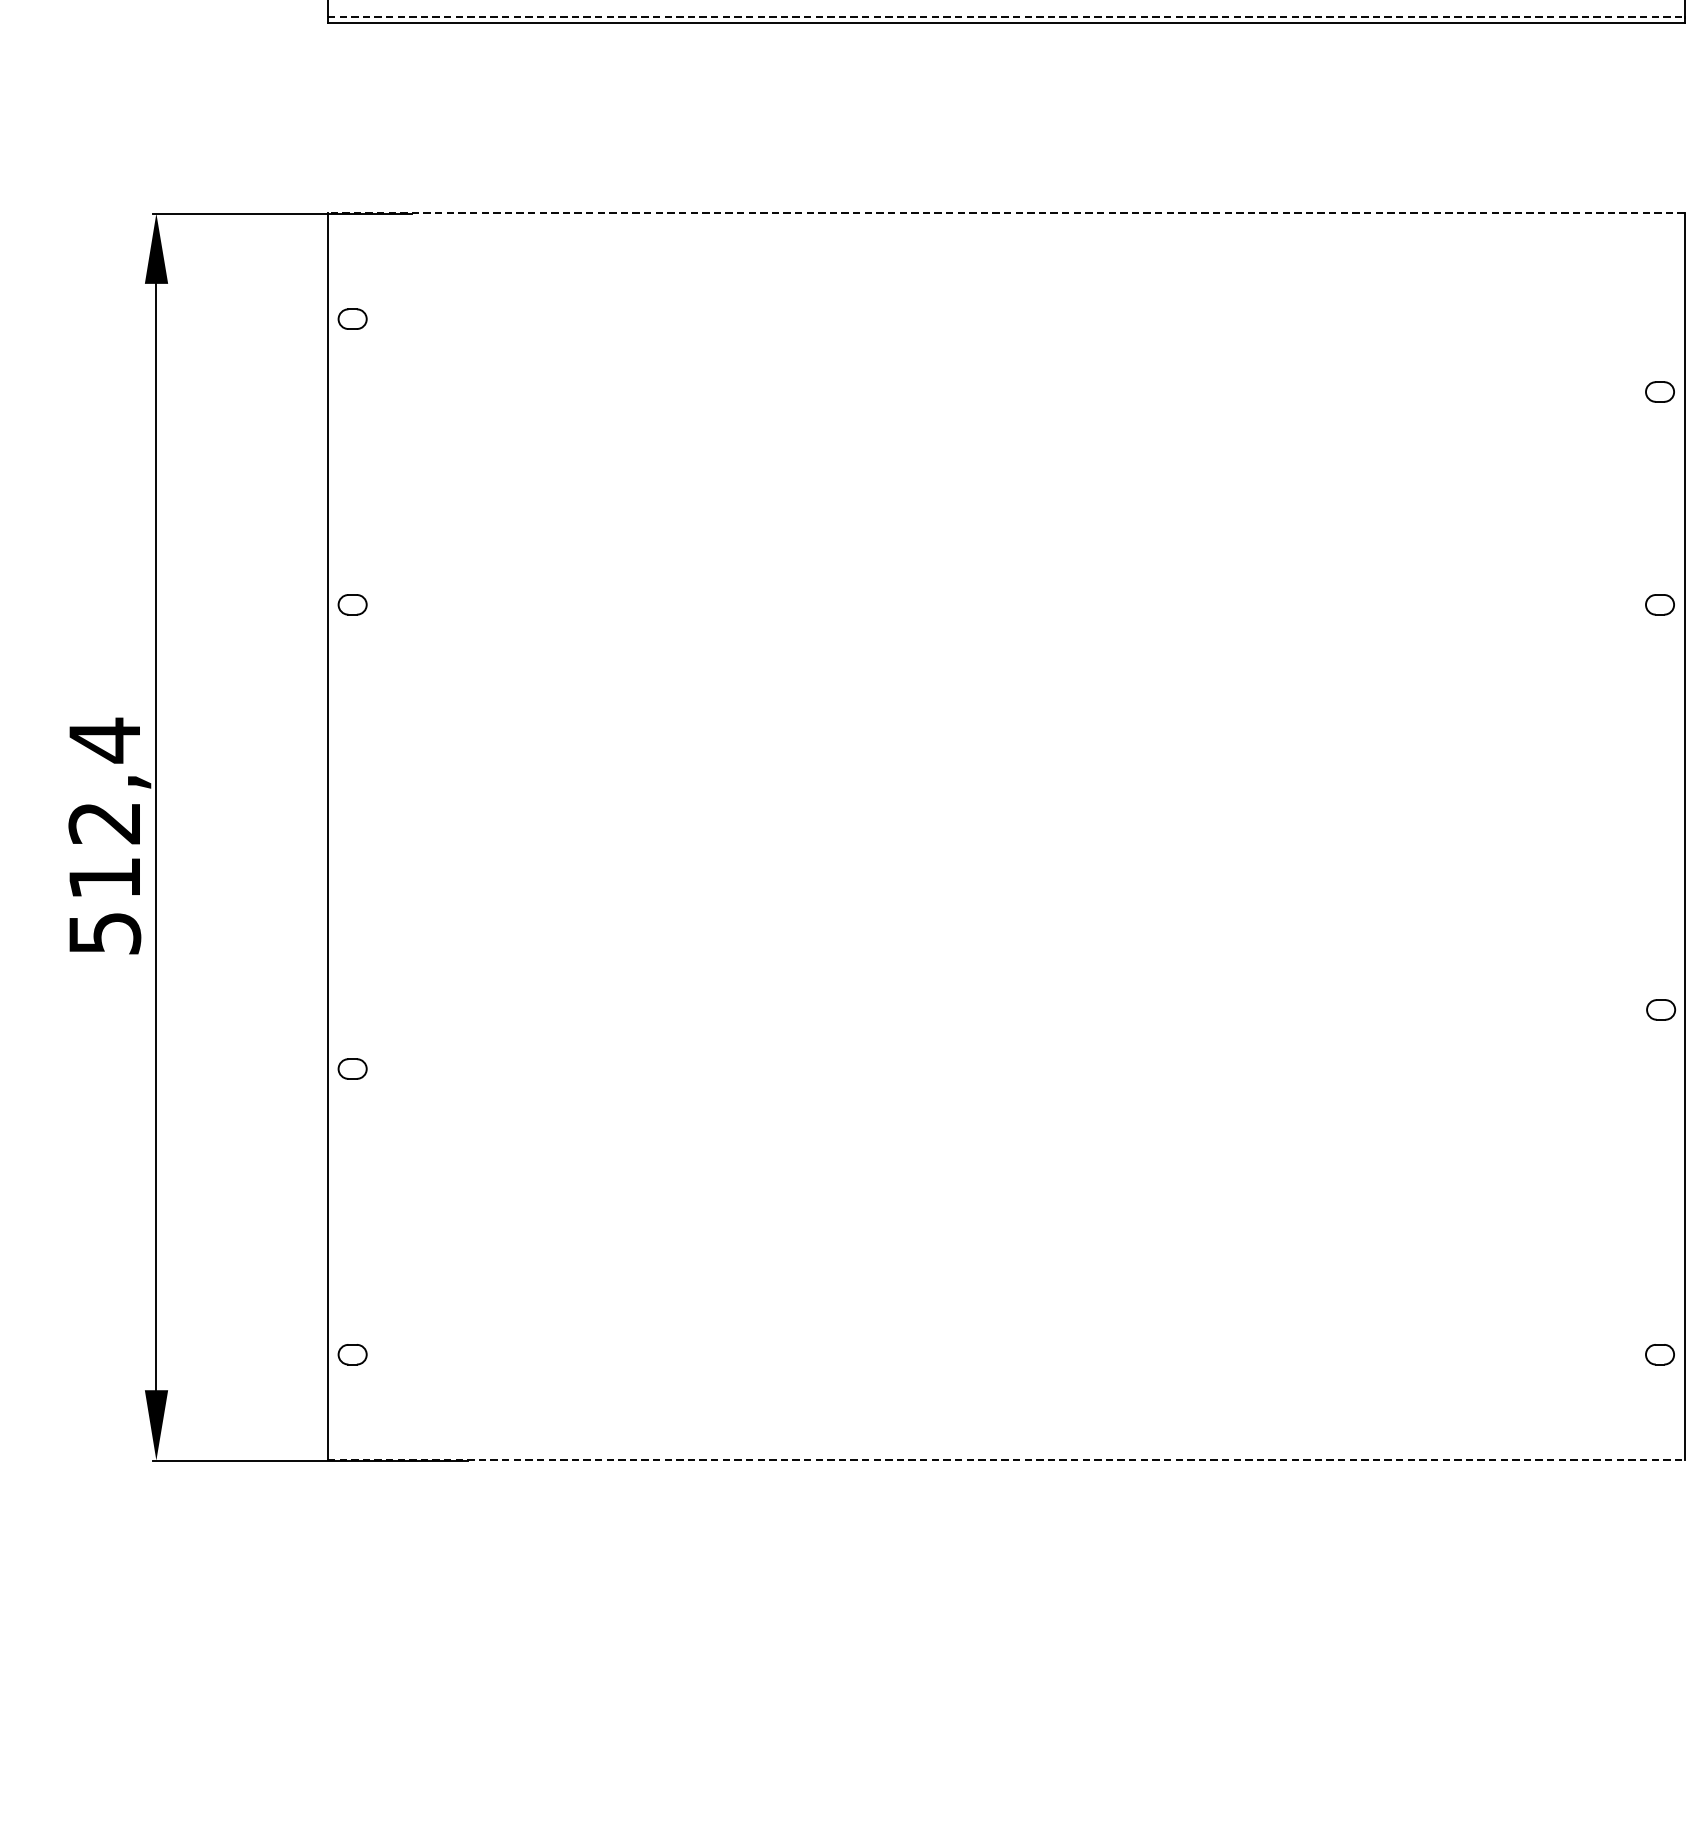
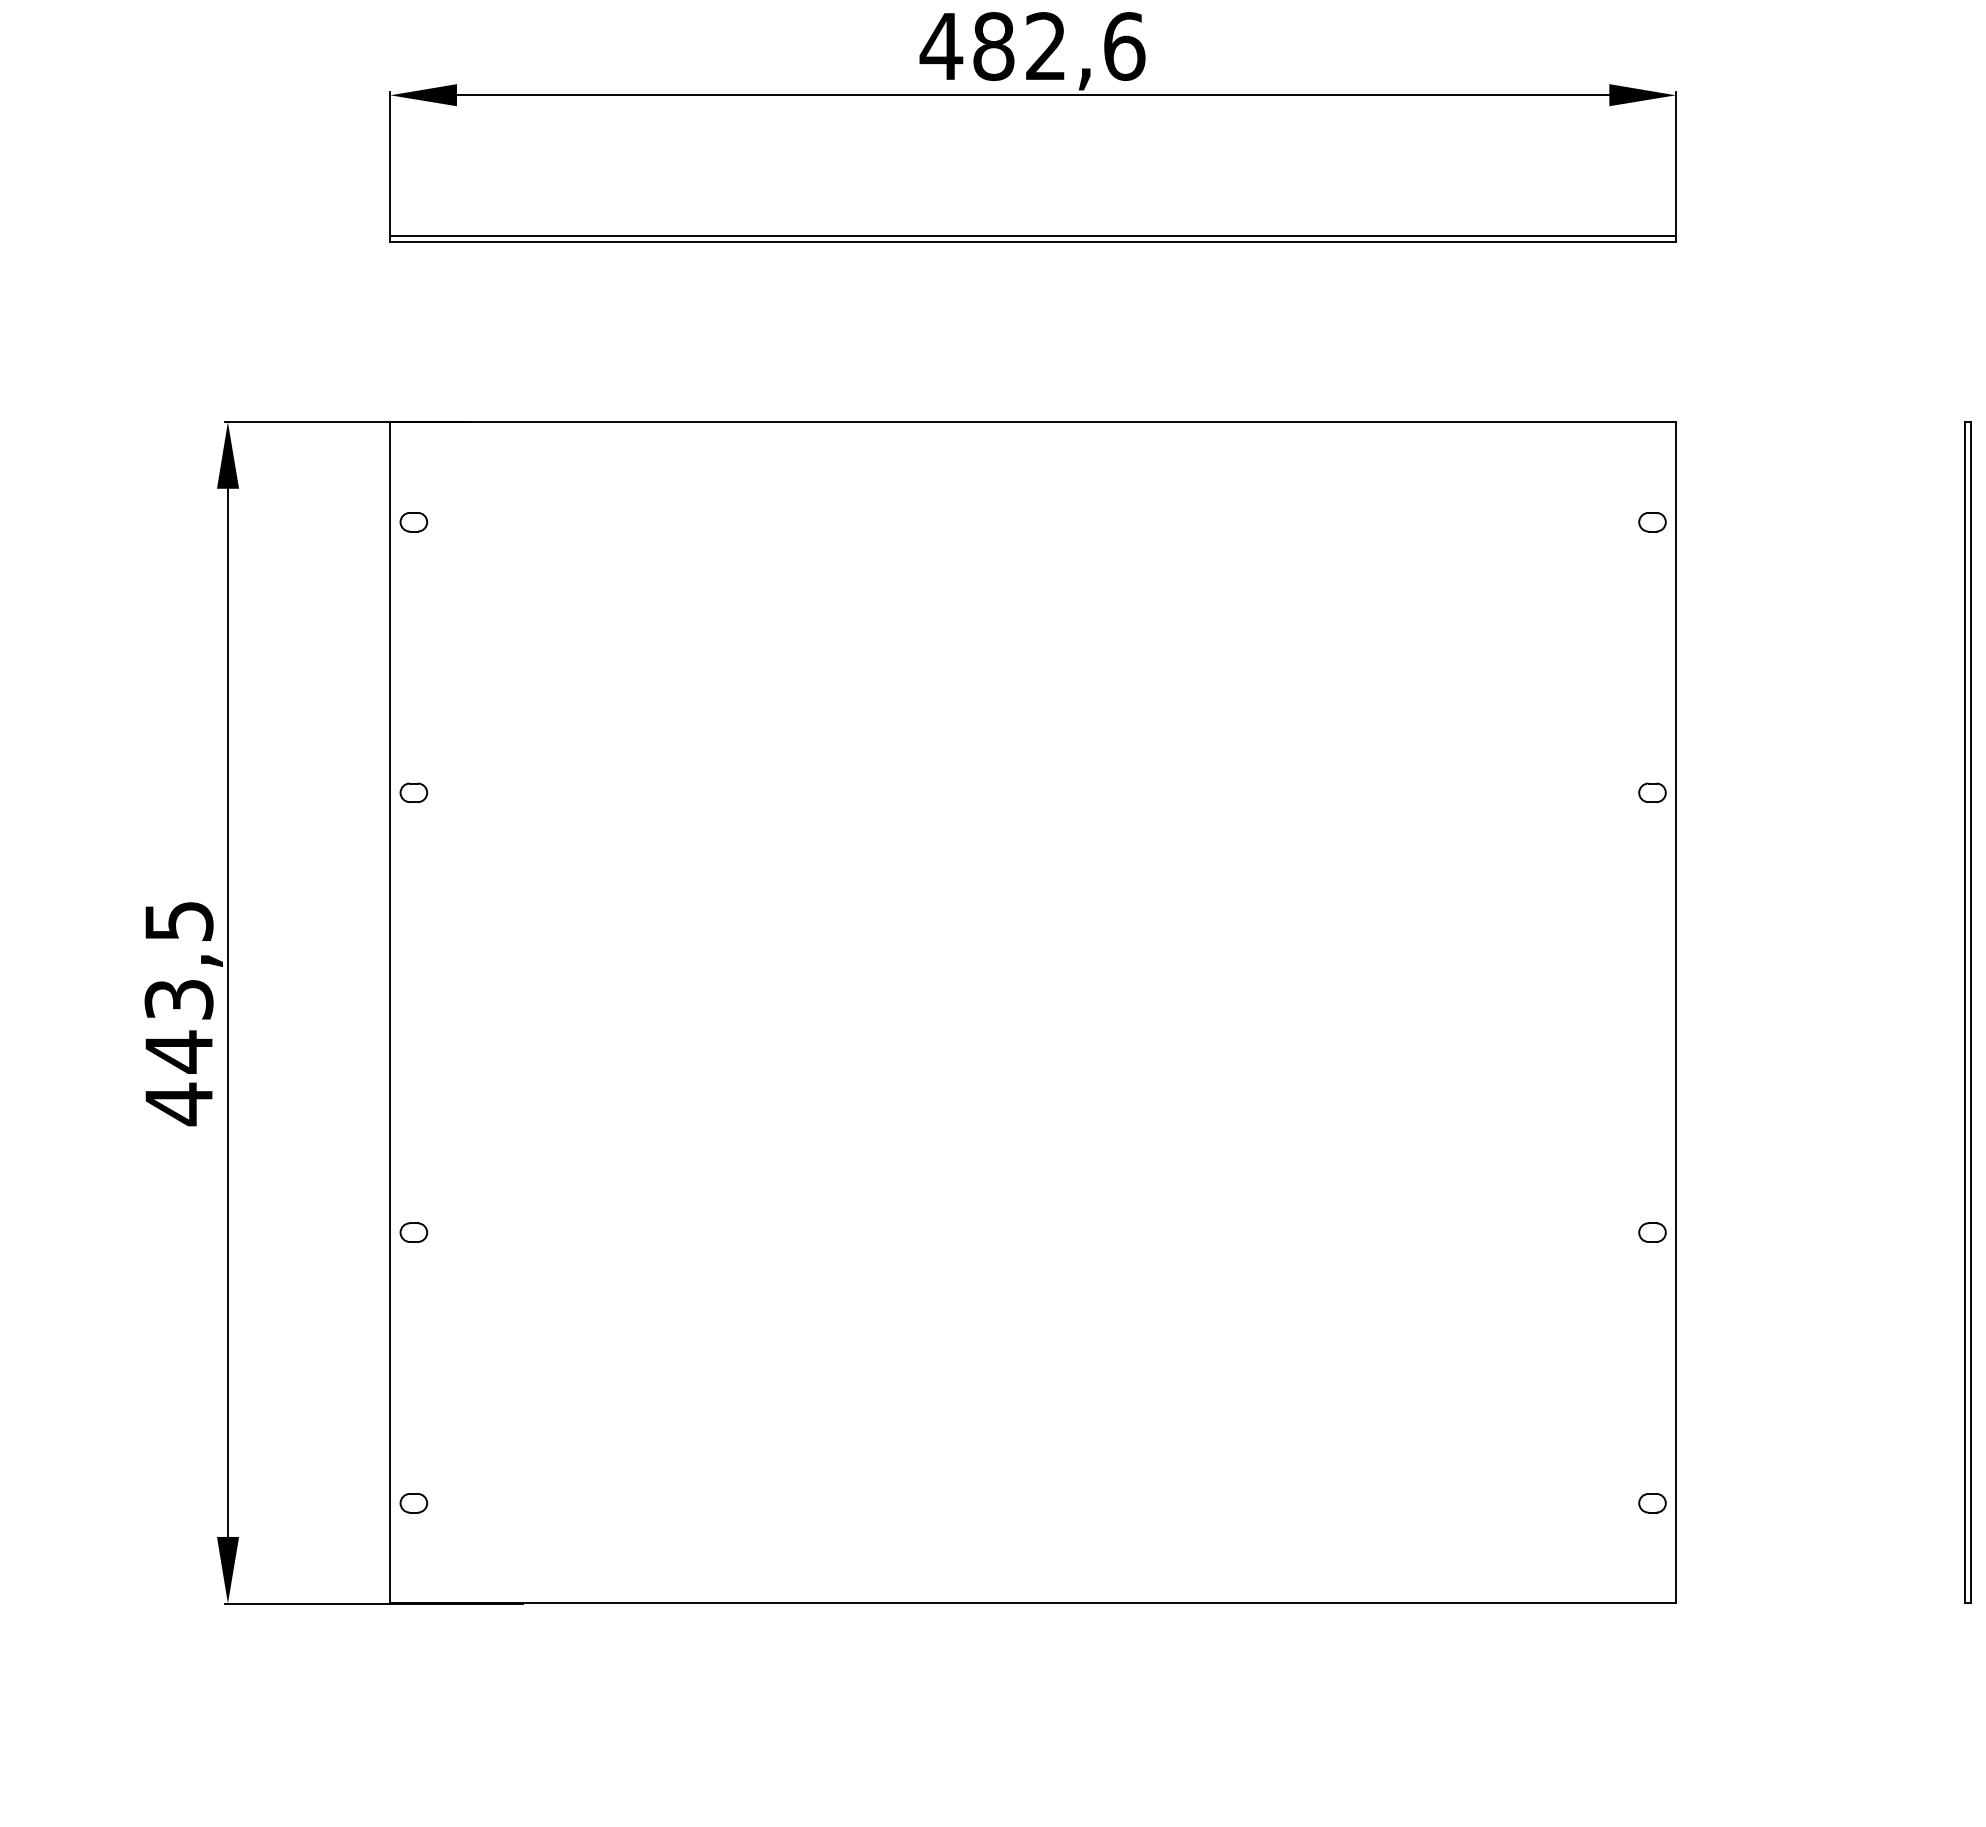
line: (1006, 17) -> (1033, 236), dashed -> solid
line: (1006, 213) -> (1033, 422), dashed -> solid
part: (1660, 392) -> (1652, 522), moved
text: (104, 836) -> (178, 1012), 512,4 -> 443,5
part: (1661, 1009) -> (1652, 1232), moved
line: (1006, 1460) -> (1033, 1603), dashed -> solid

